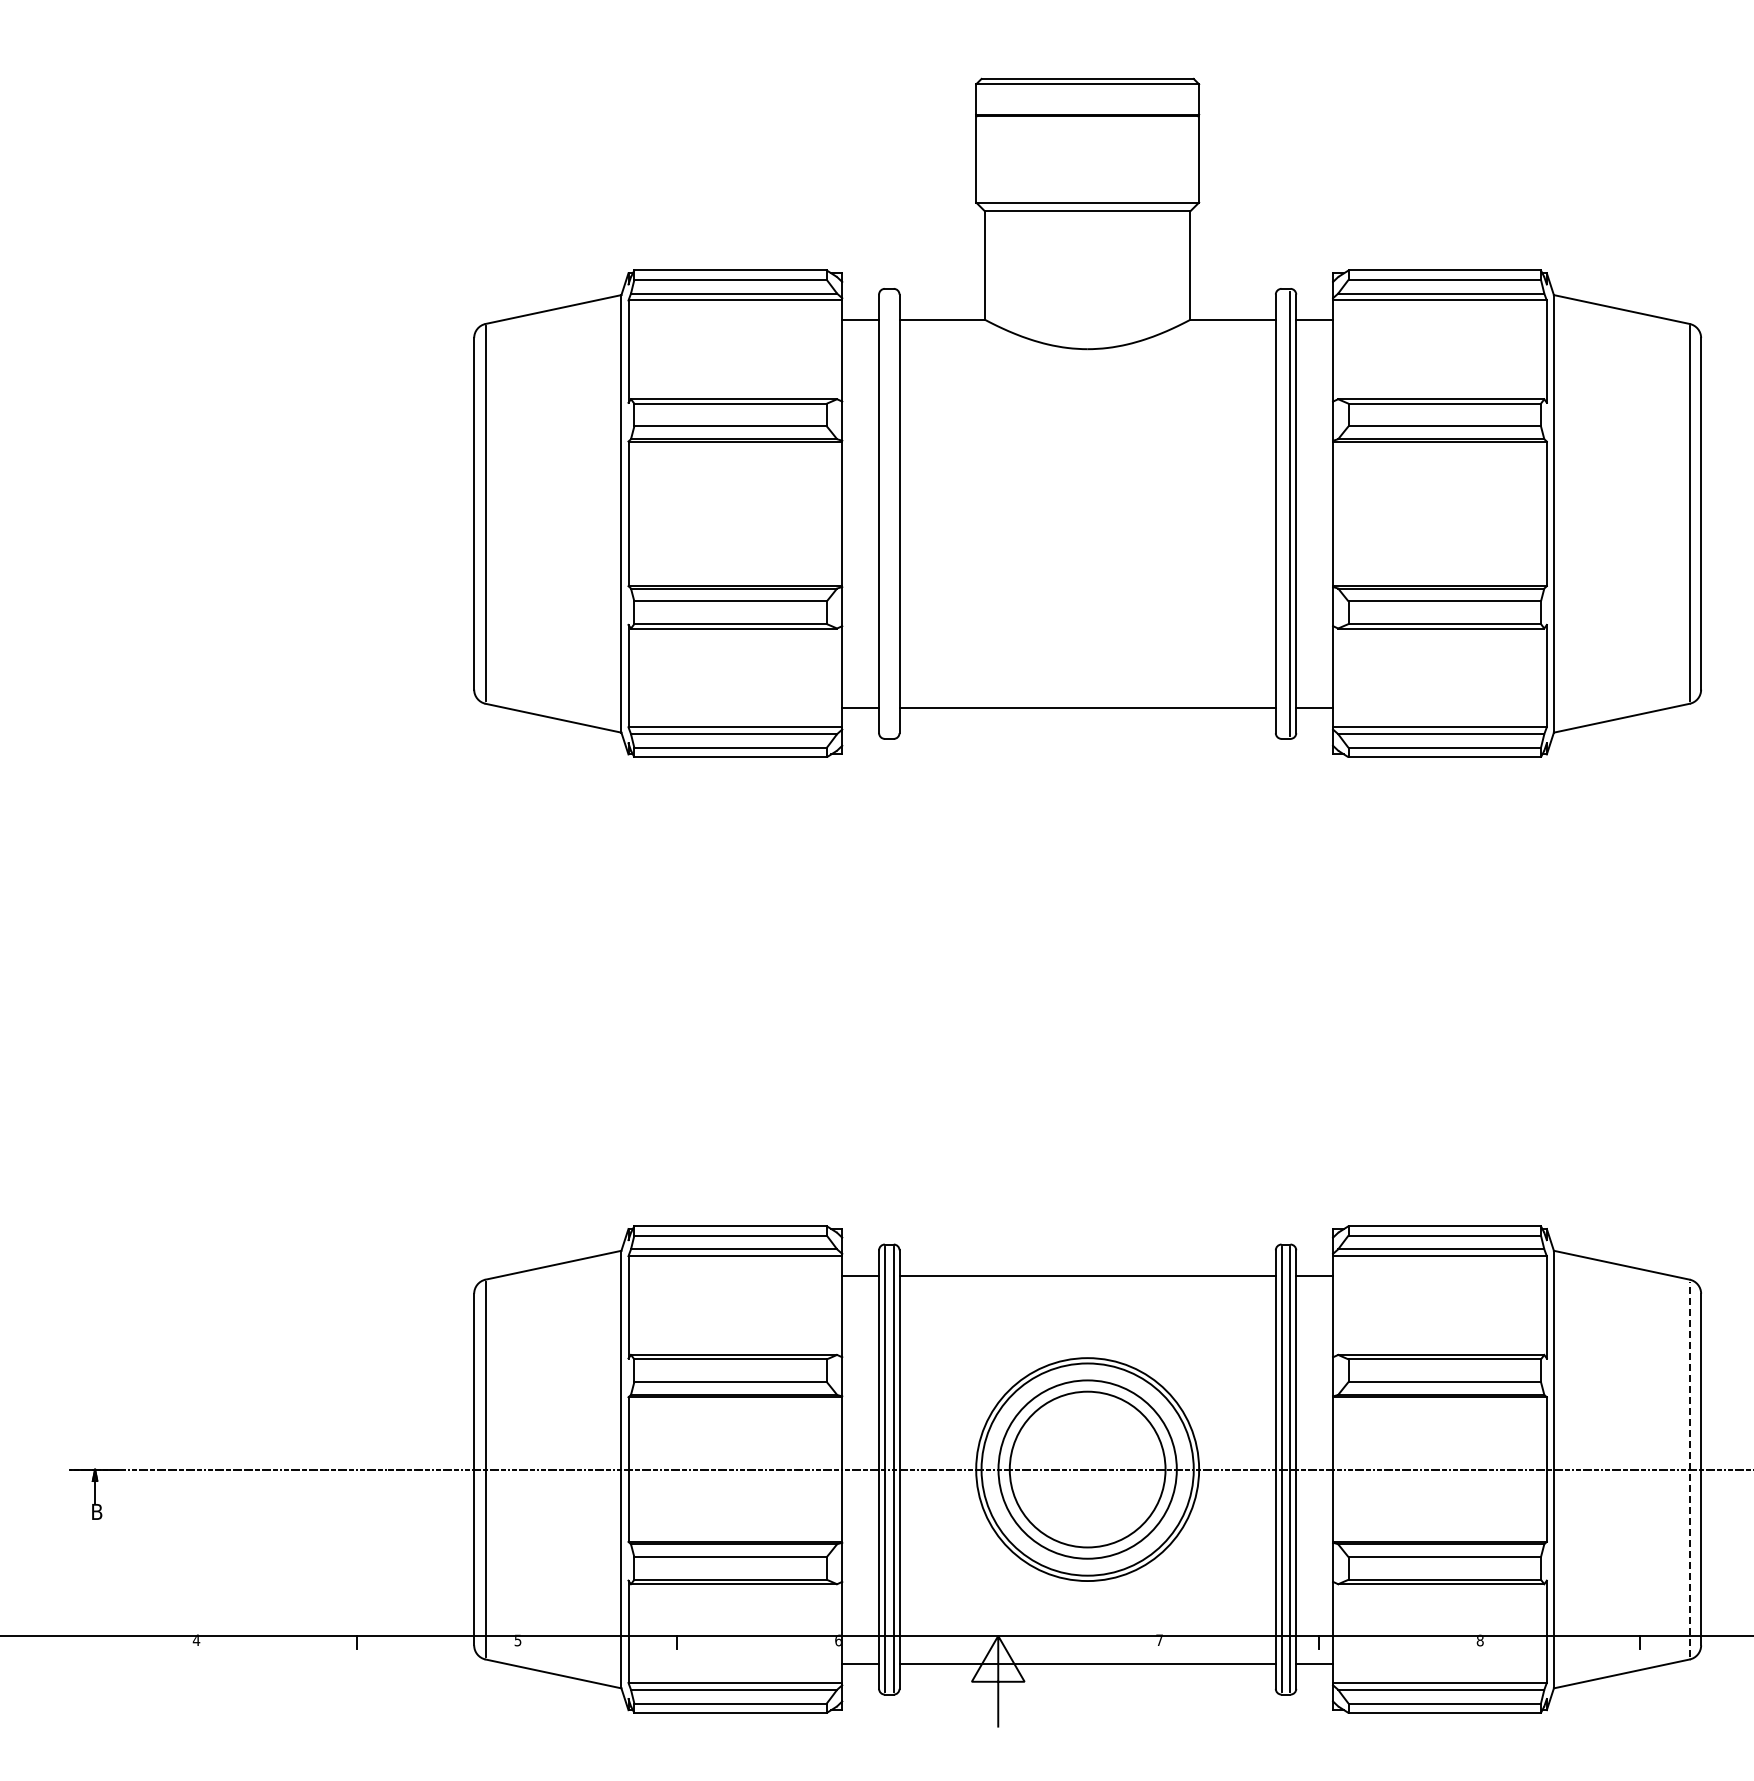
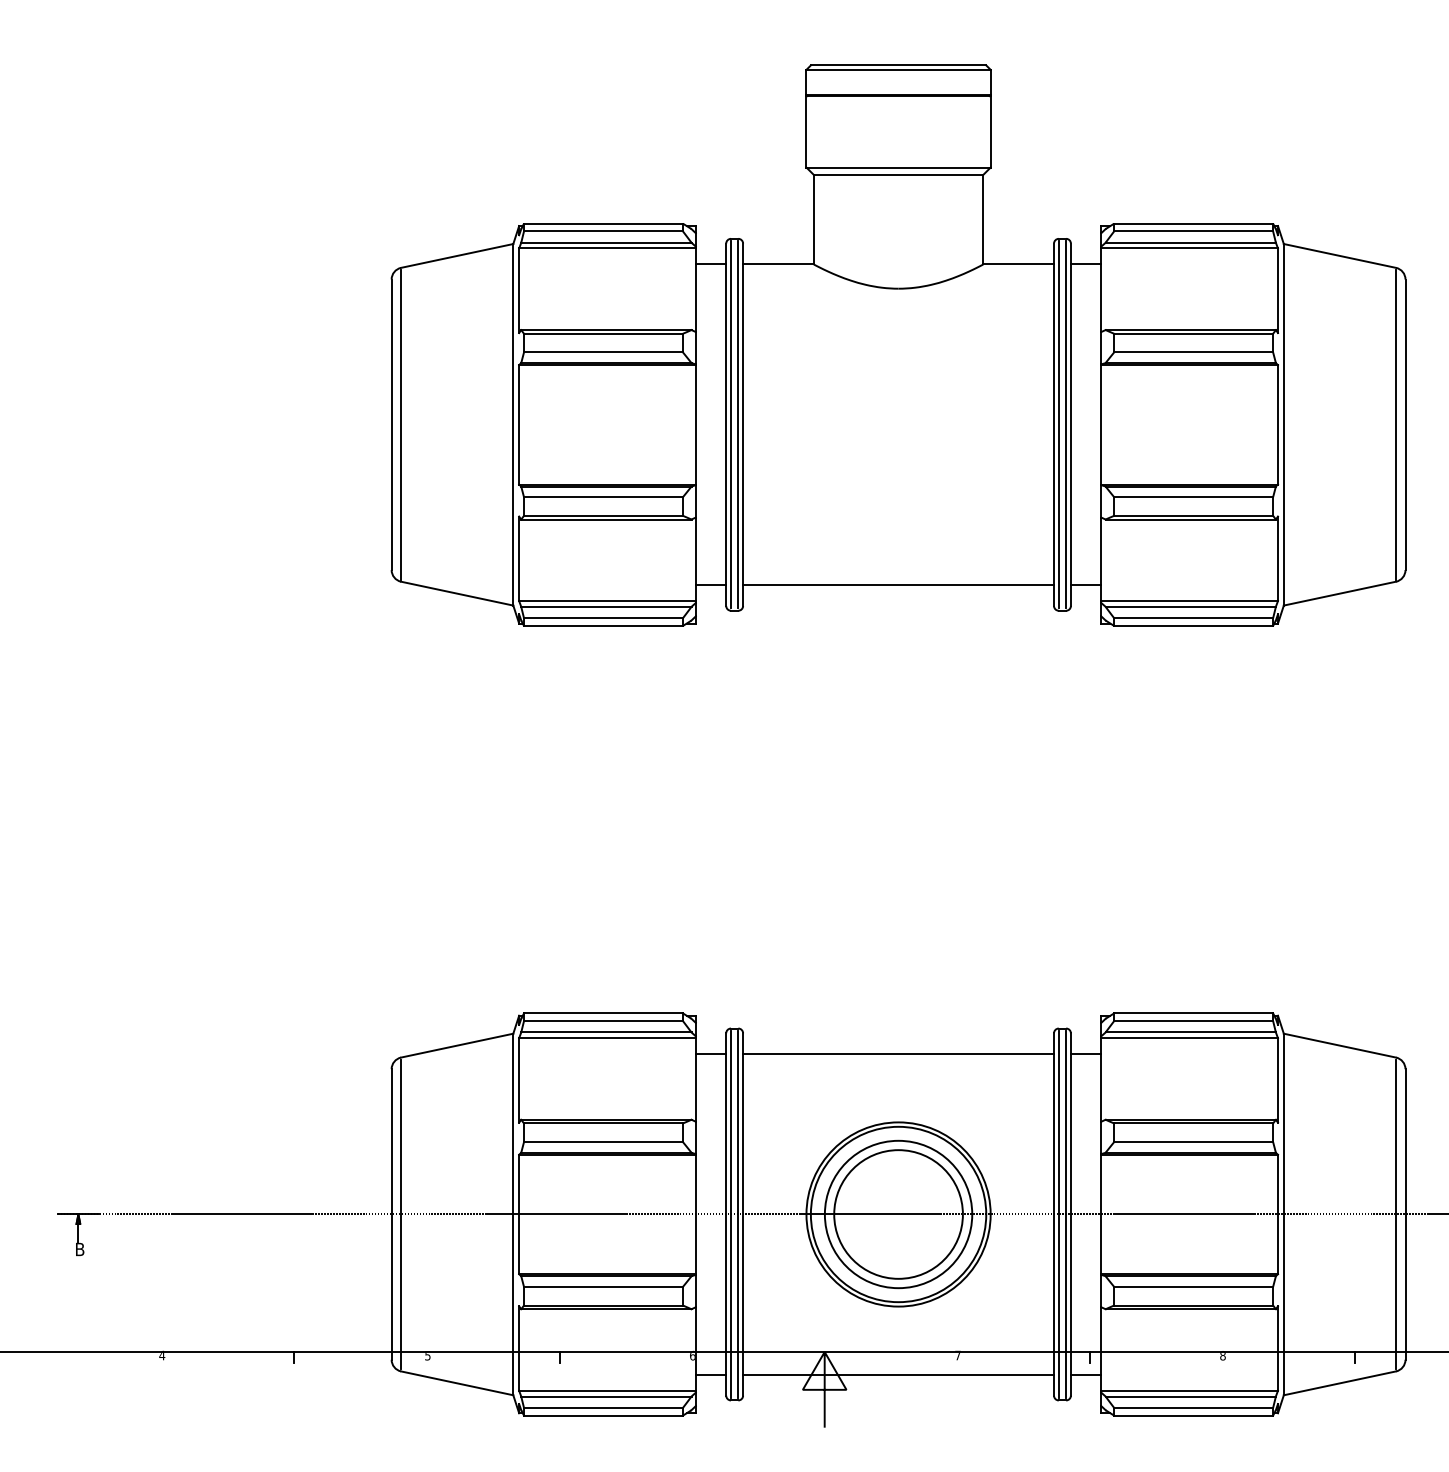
line: (884, 513) -> (730, 424), added
line: (893, 513) -> (738, 424), added
line: (1281, 513) -> (1058, 424), added
line: (1689, 1469) -> (1395, 1214), dashed -> solid

